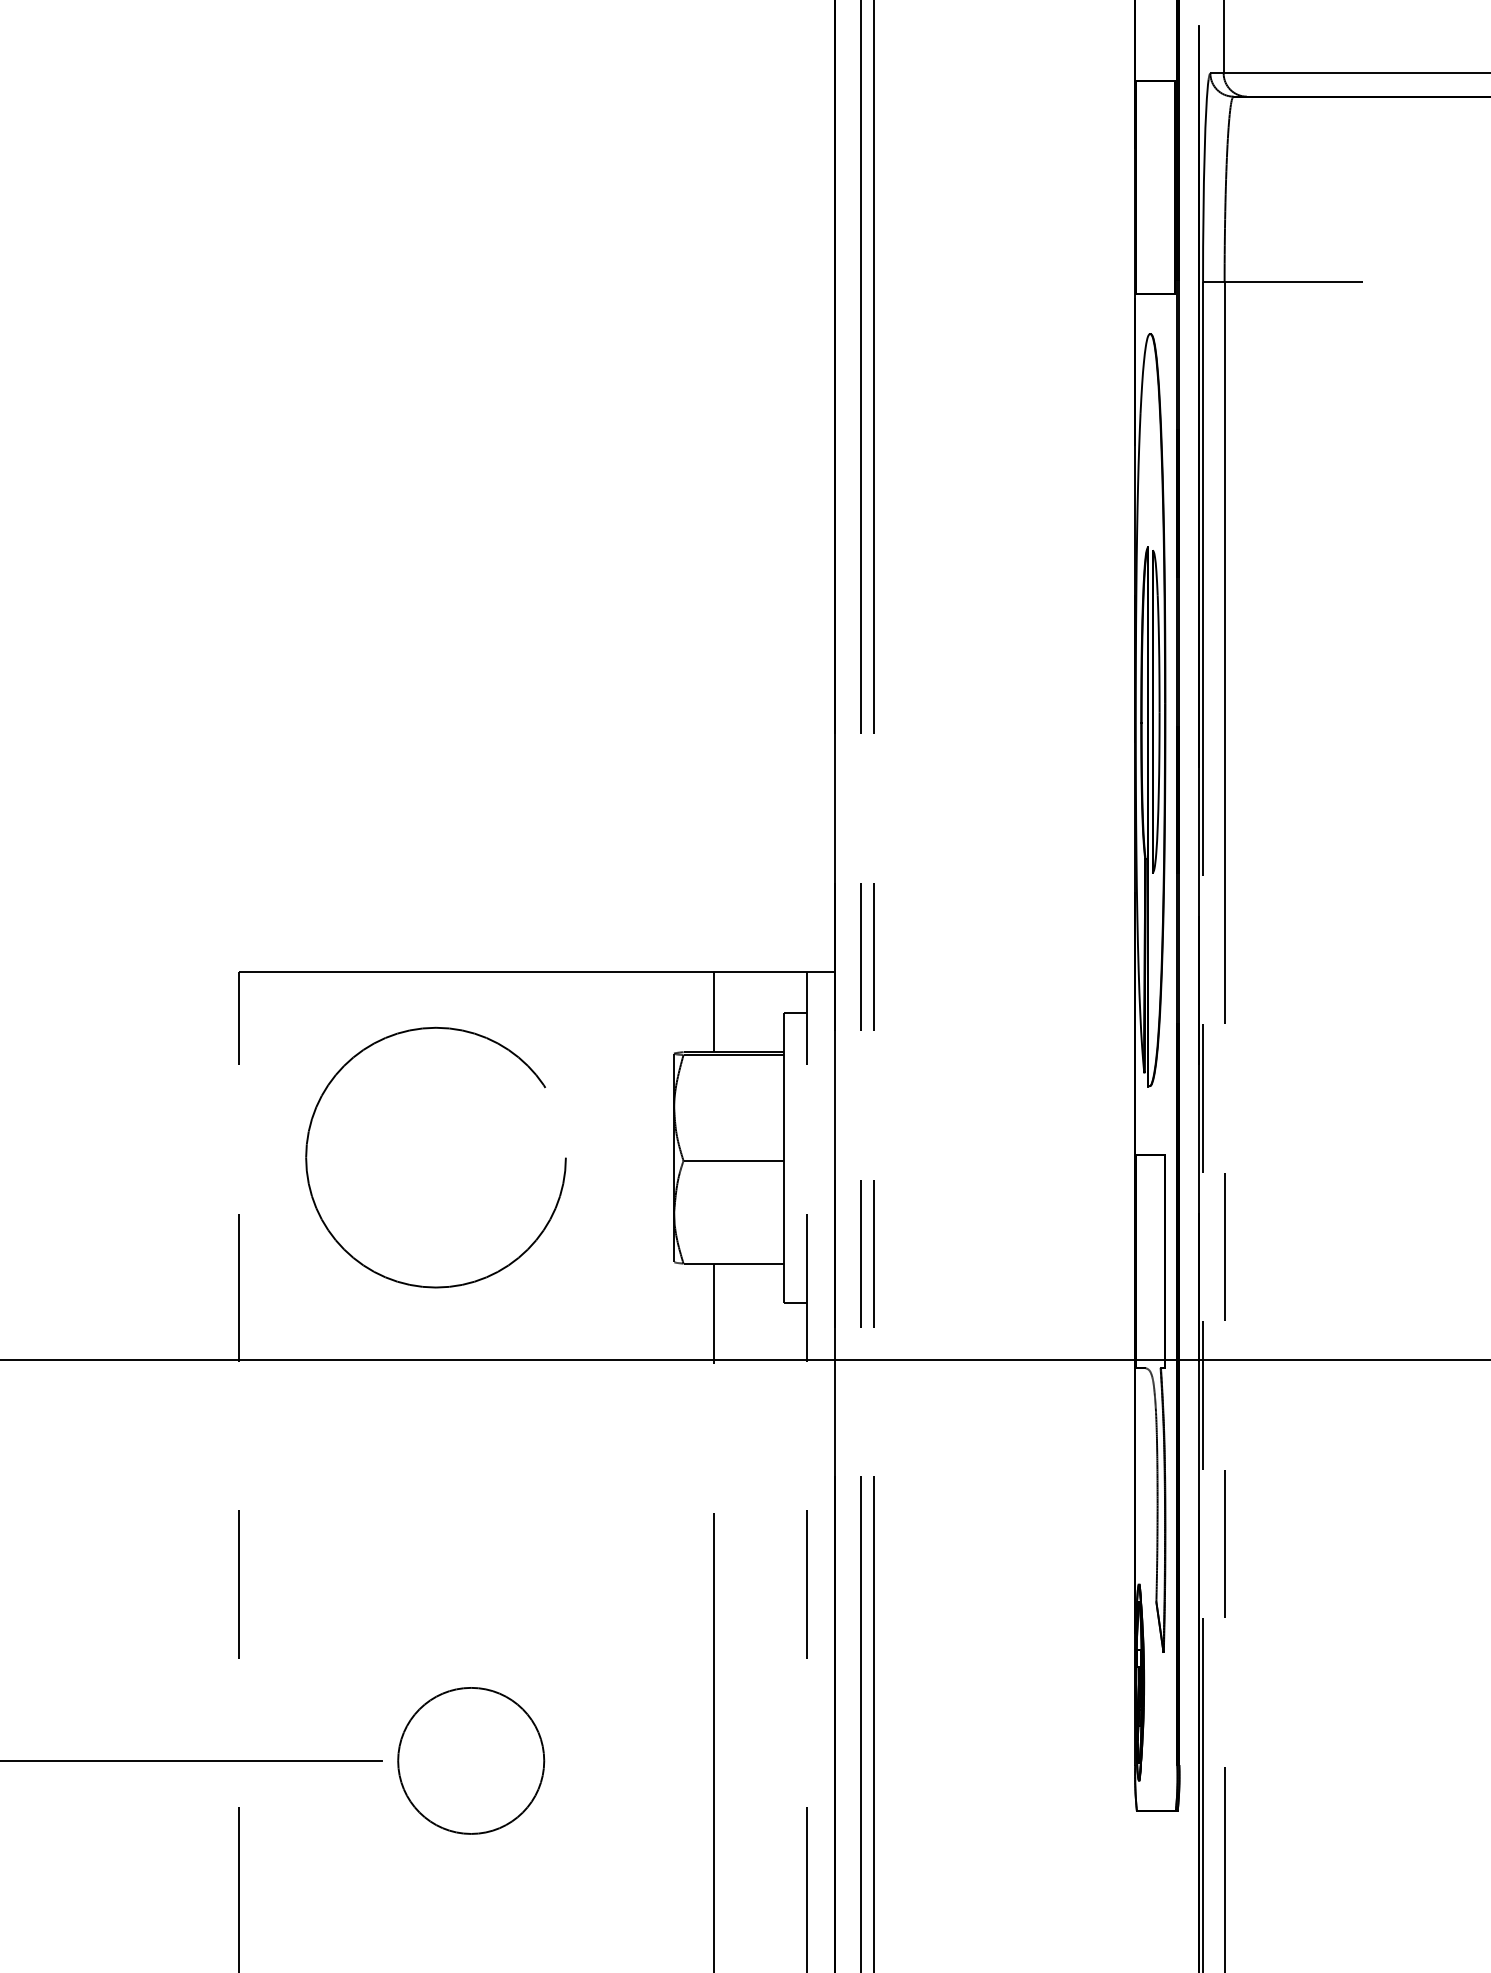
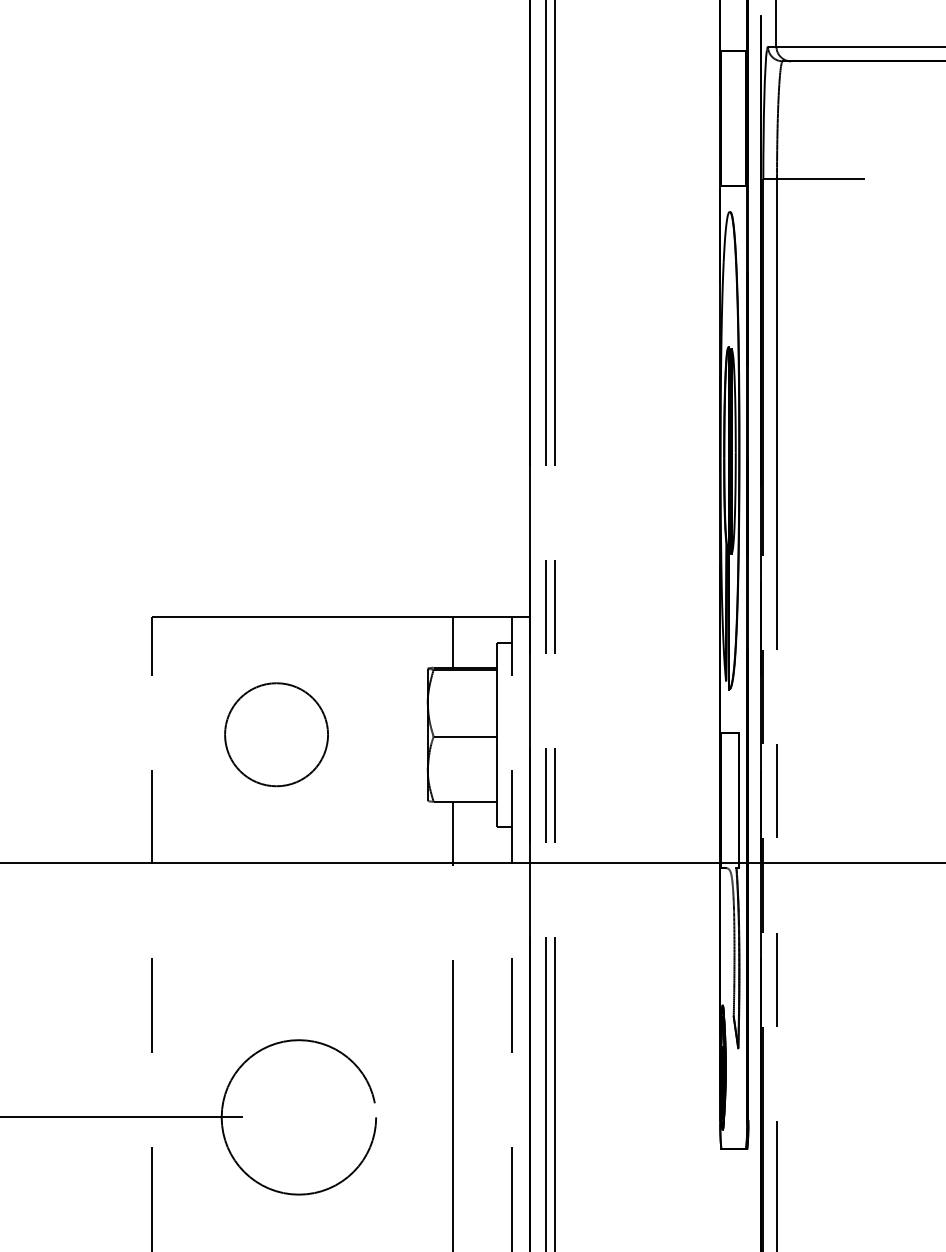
circle: (435, 1157) -> (276, 734), size x0.62
circle: (470, 1761) -> (298, 1117), size x1.67

